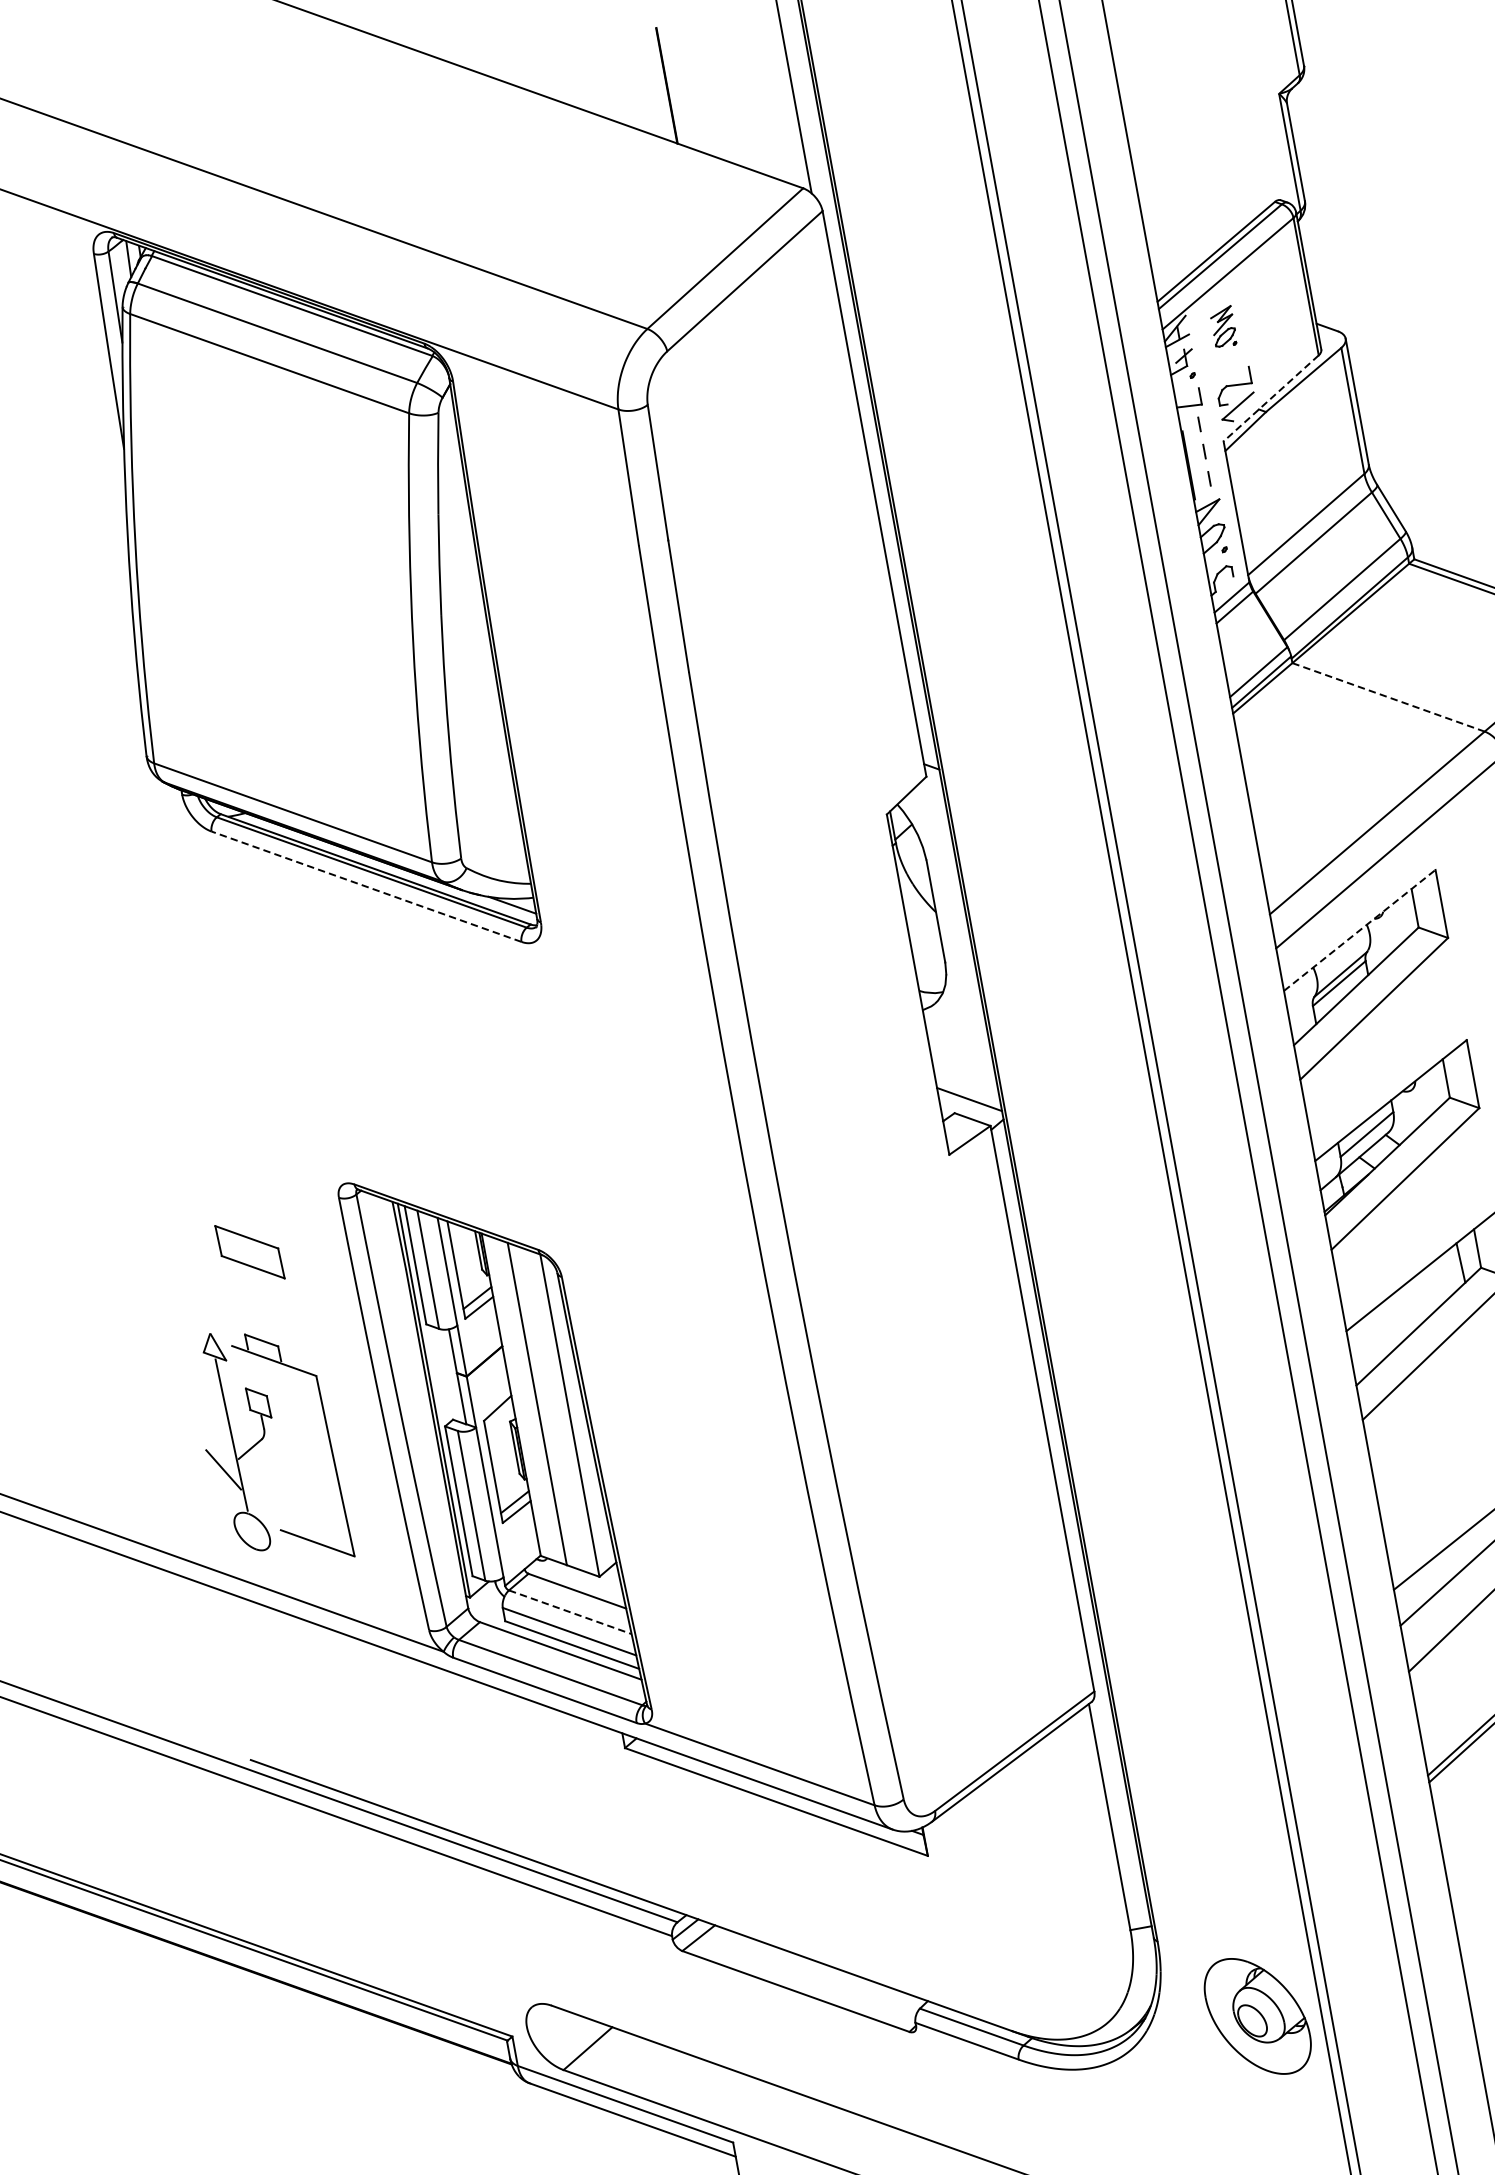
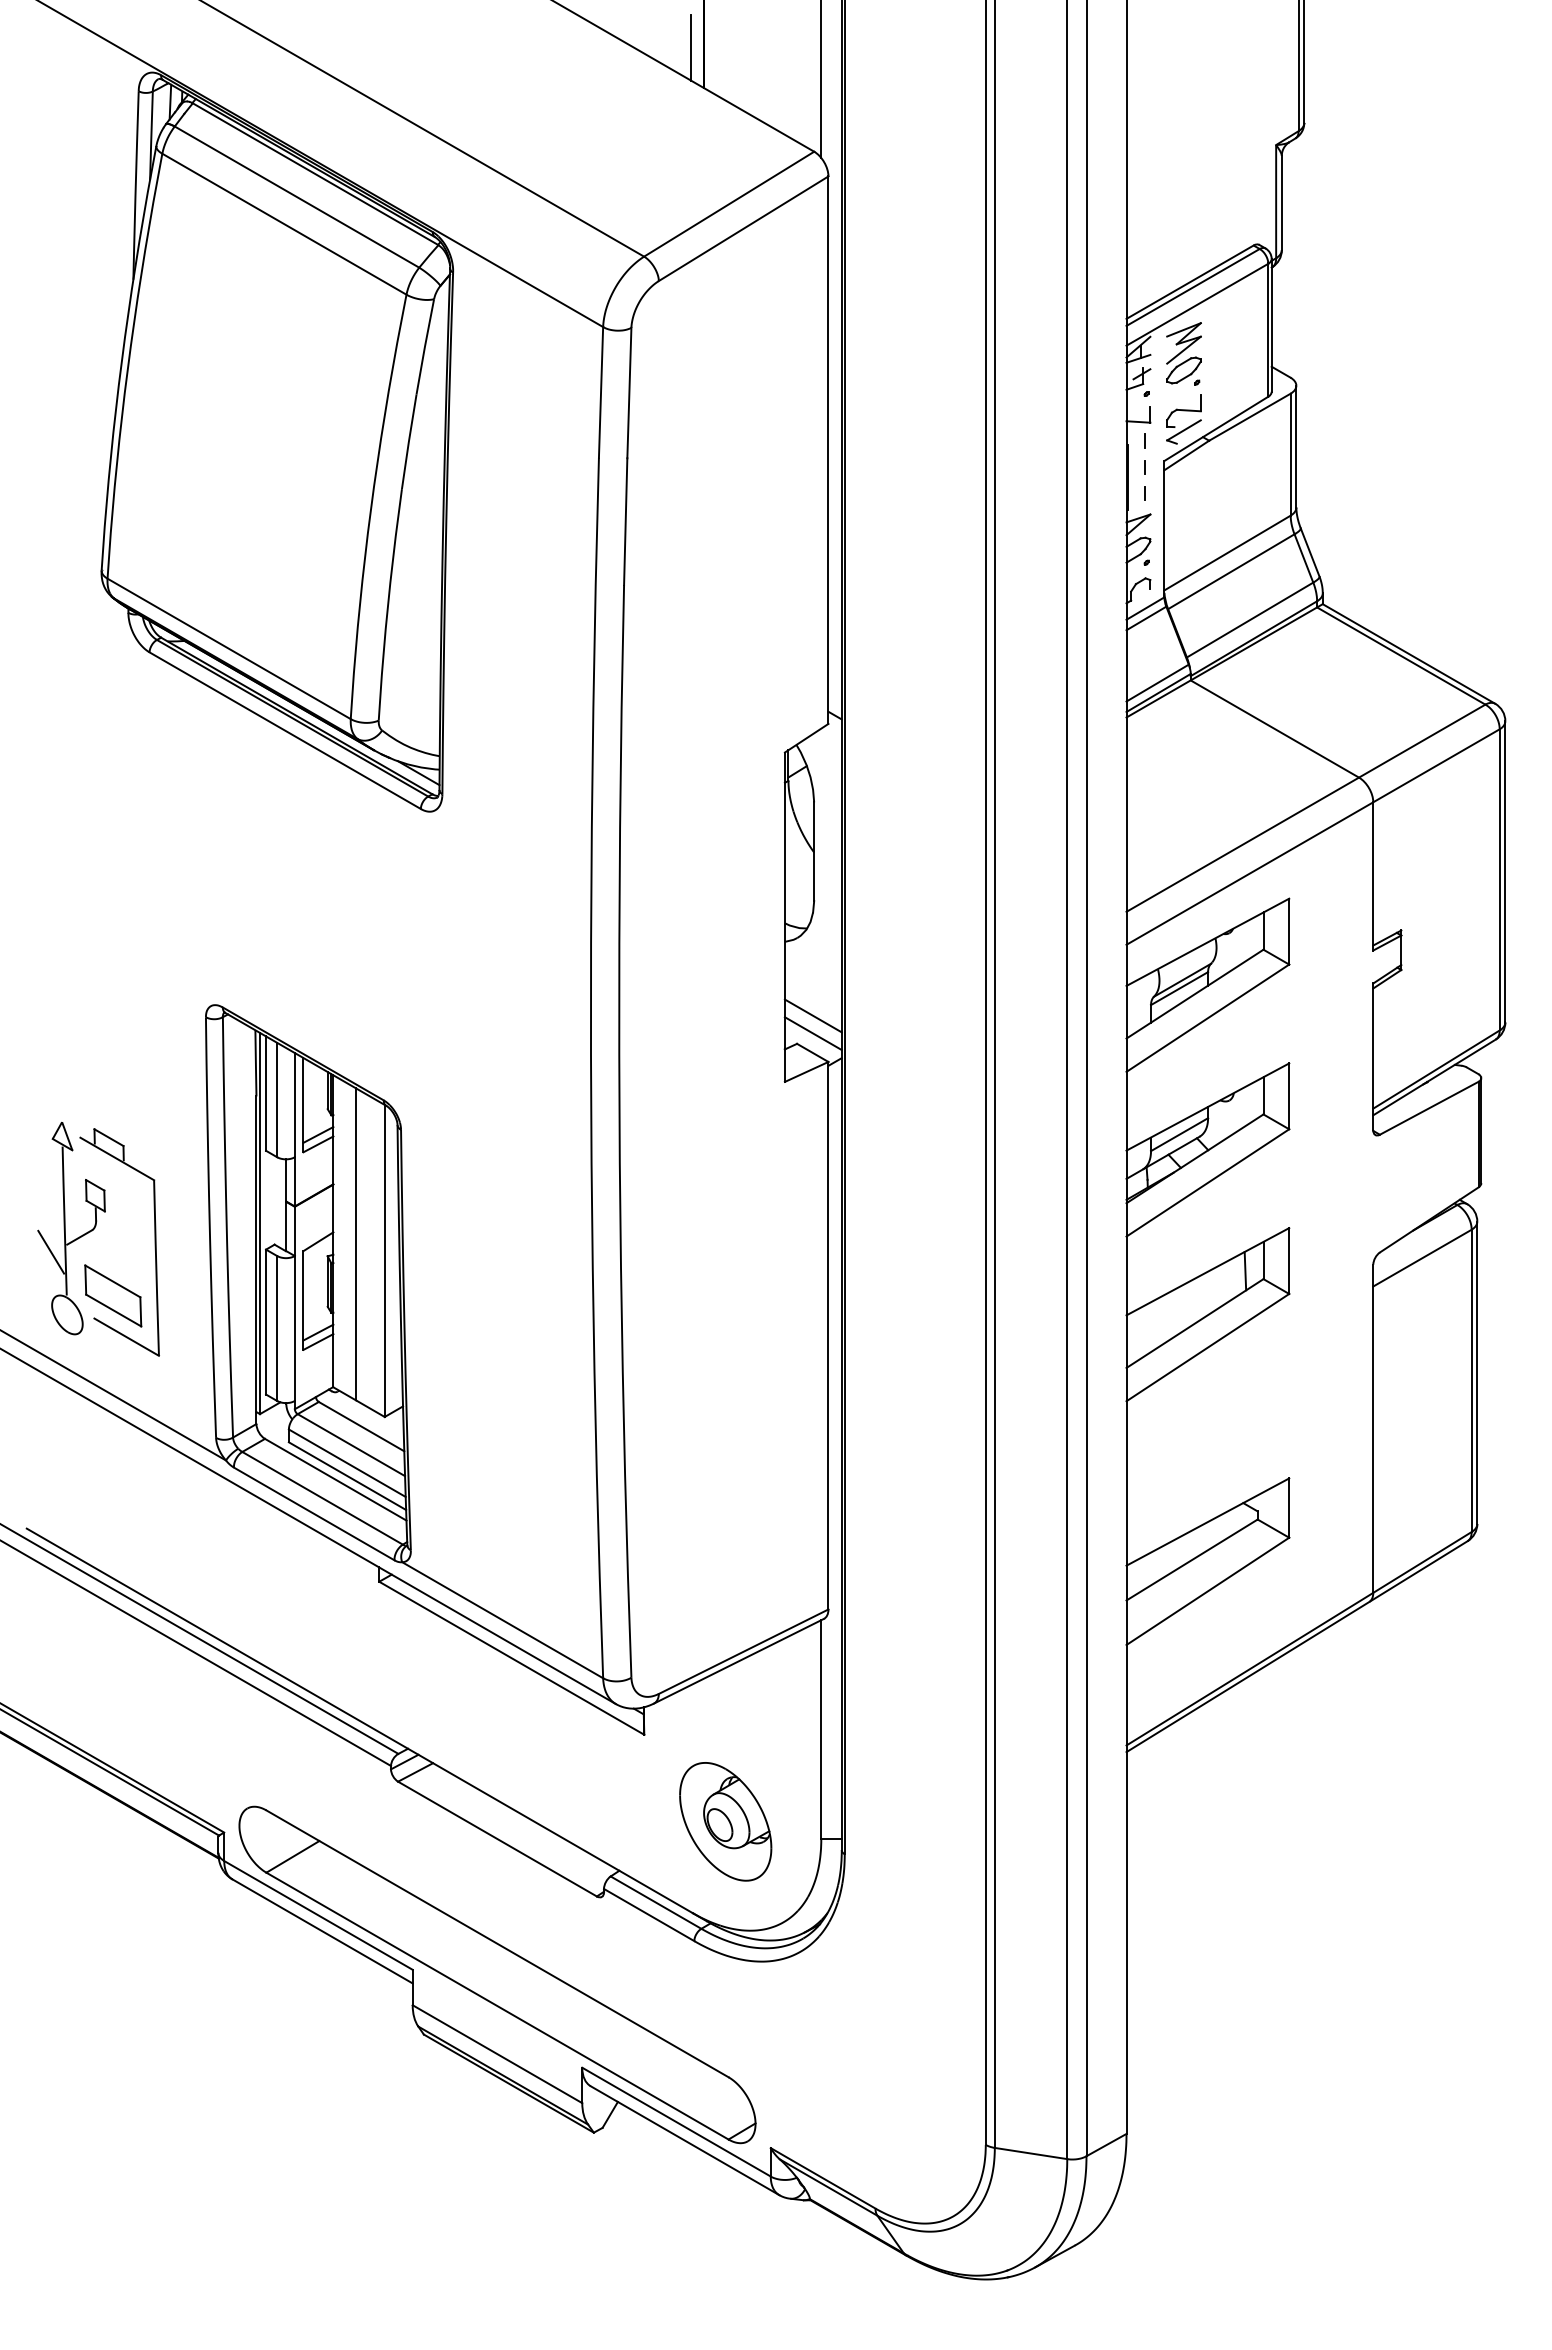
line: (656, 103) -> (691, 47), added
part: (1222, 326) -> (1183, 353), size x1.67
line: (1270, 399) -> (1215, 429), dashed -> solid
line: (1389, 697) -> (1275, 729), dashed -> solid
line: (366, 886) -> (285, 730), dashed -> solid
line: (1360, 930) -> (1208, 942), dashed -> solid
line: (965, 1080) -> (812, 1015), added
part: (250, 1251) -> (113, 1295), moved
line: (570, 1612) -> (351, 1445), dashed -> solid
part: (1257, 2016) -> (725, 1821), moved

